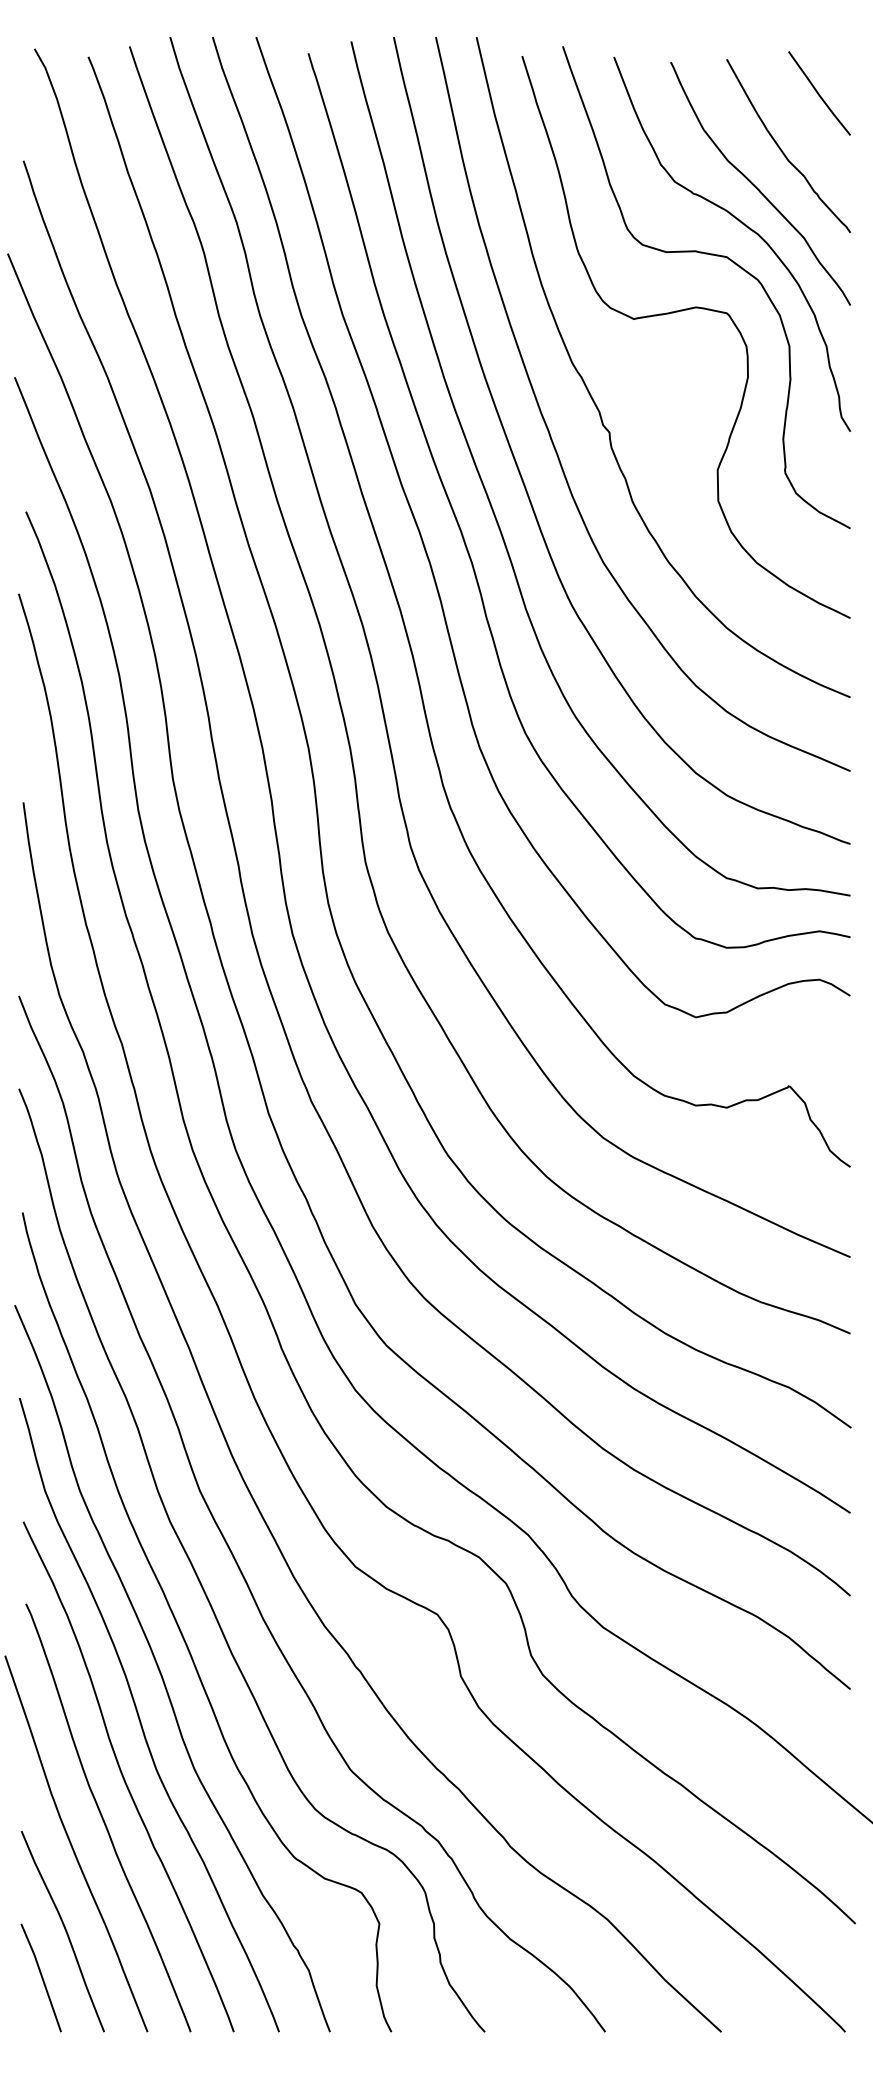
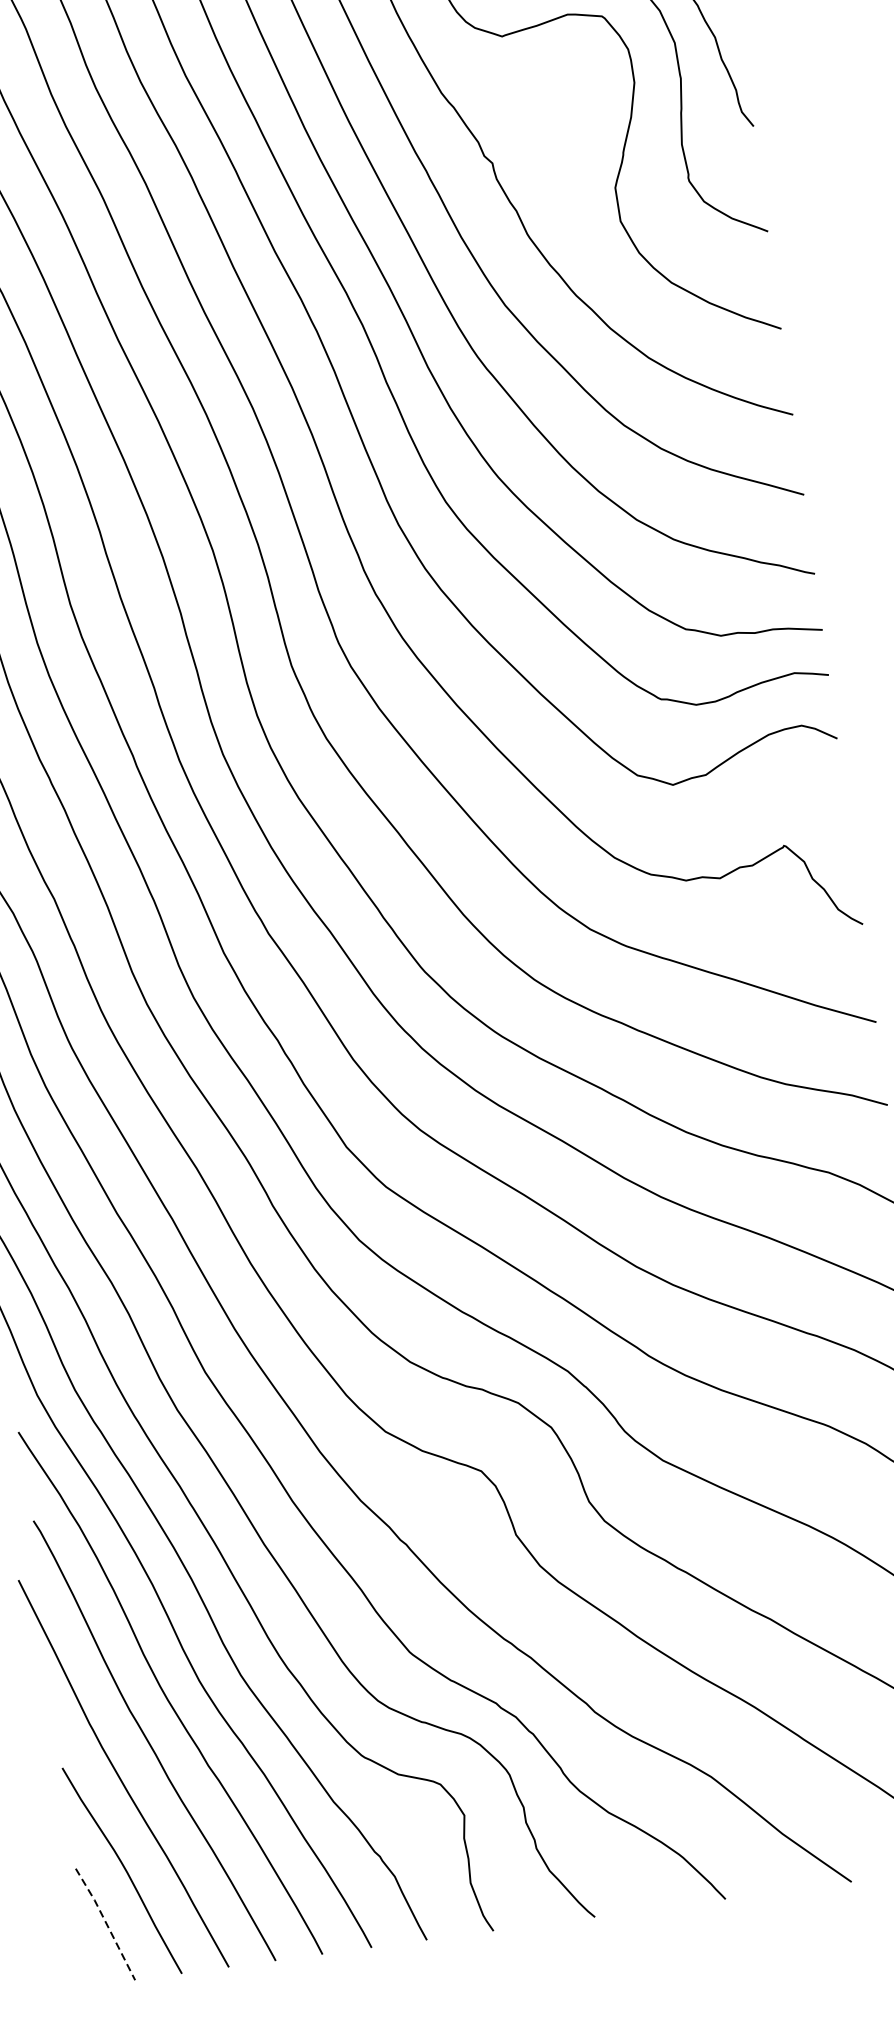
line: (42, 1977) -> (106, 1923), solid -> dashed

